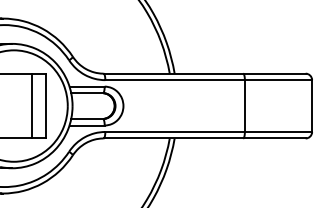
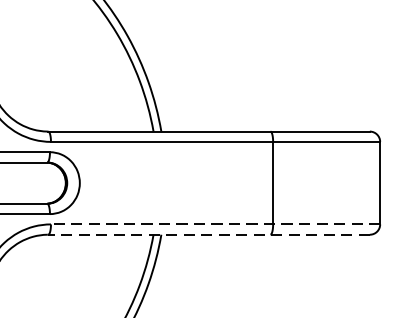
line: (208, 131) -> (215, 223), solid -> dashed
line: (204, 138) -> (208, 234), solid -> dashed

